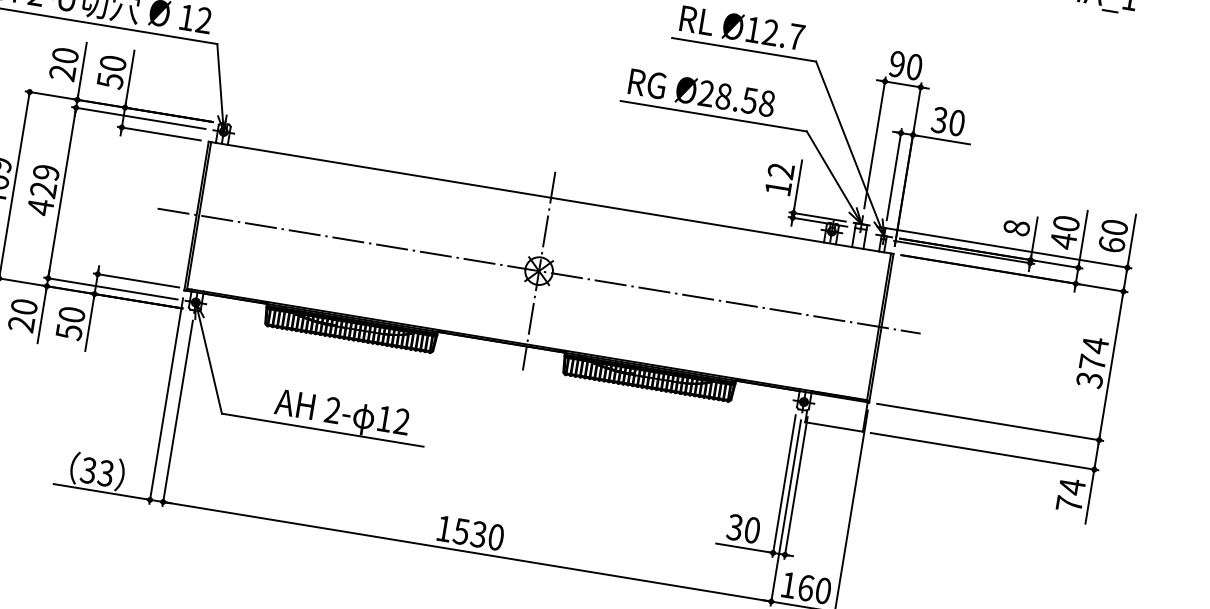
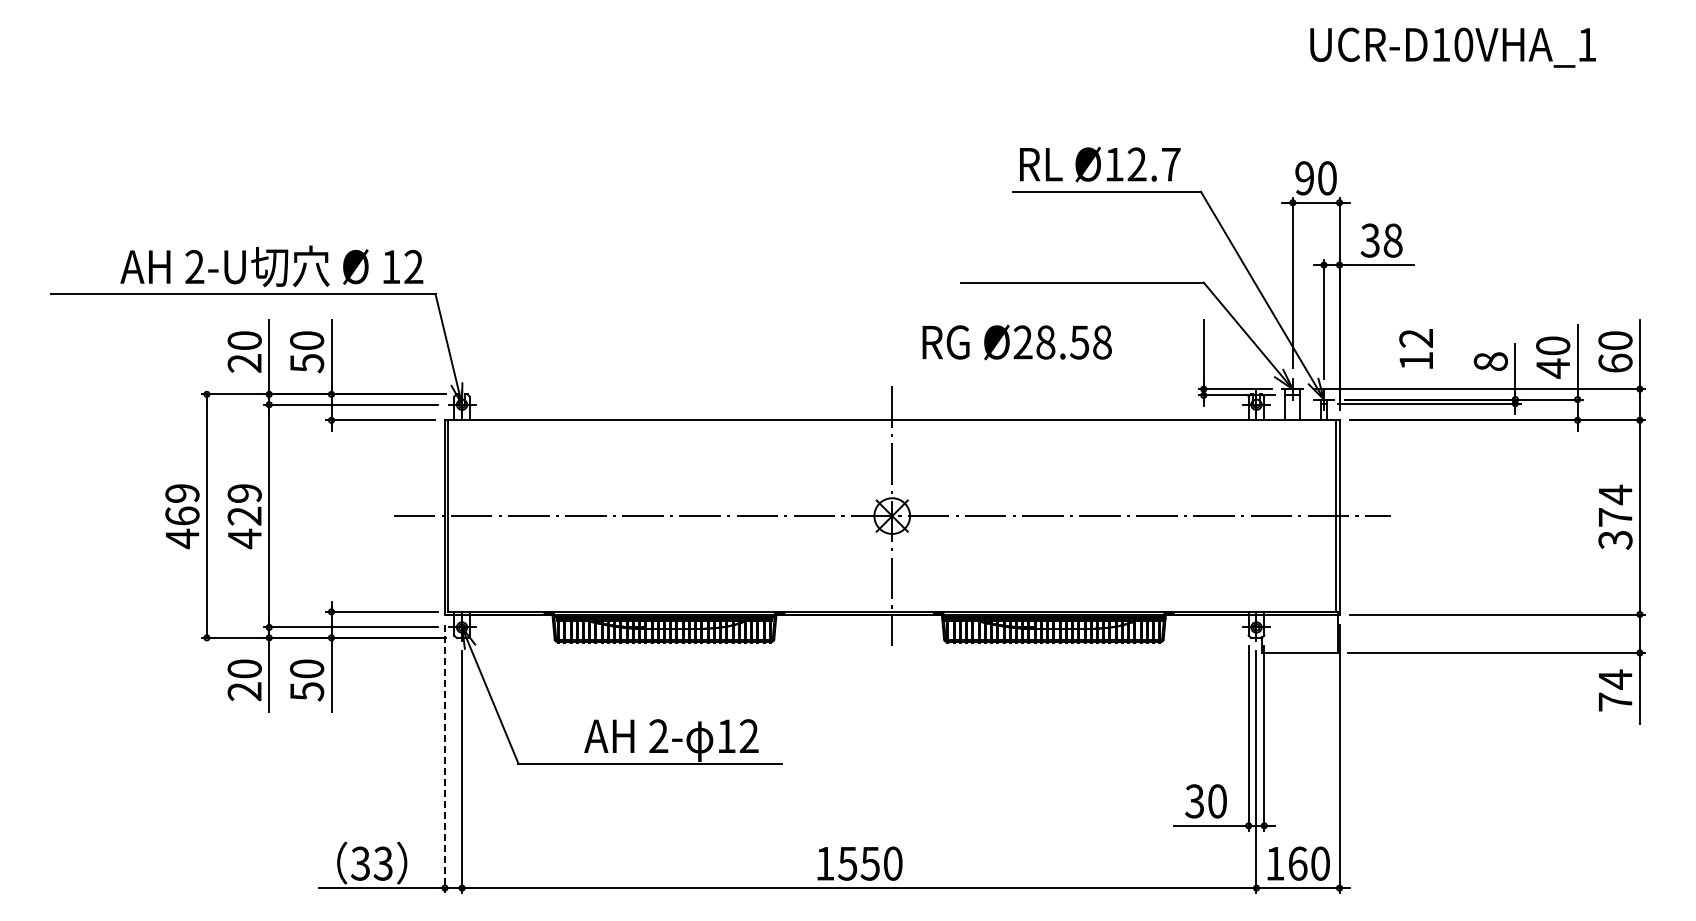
text: (701, 92) -> (1016, 342), moved
text: (956, 122) -> (1392, 240), 30 -> 38
text: (779, 178) -> (1415, 348), moved
line: (165, 401) -> (444, 759), solid -> dashed
text: (478, 533) -> (869, 862), 1530 -> 1550

